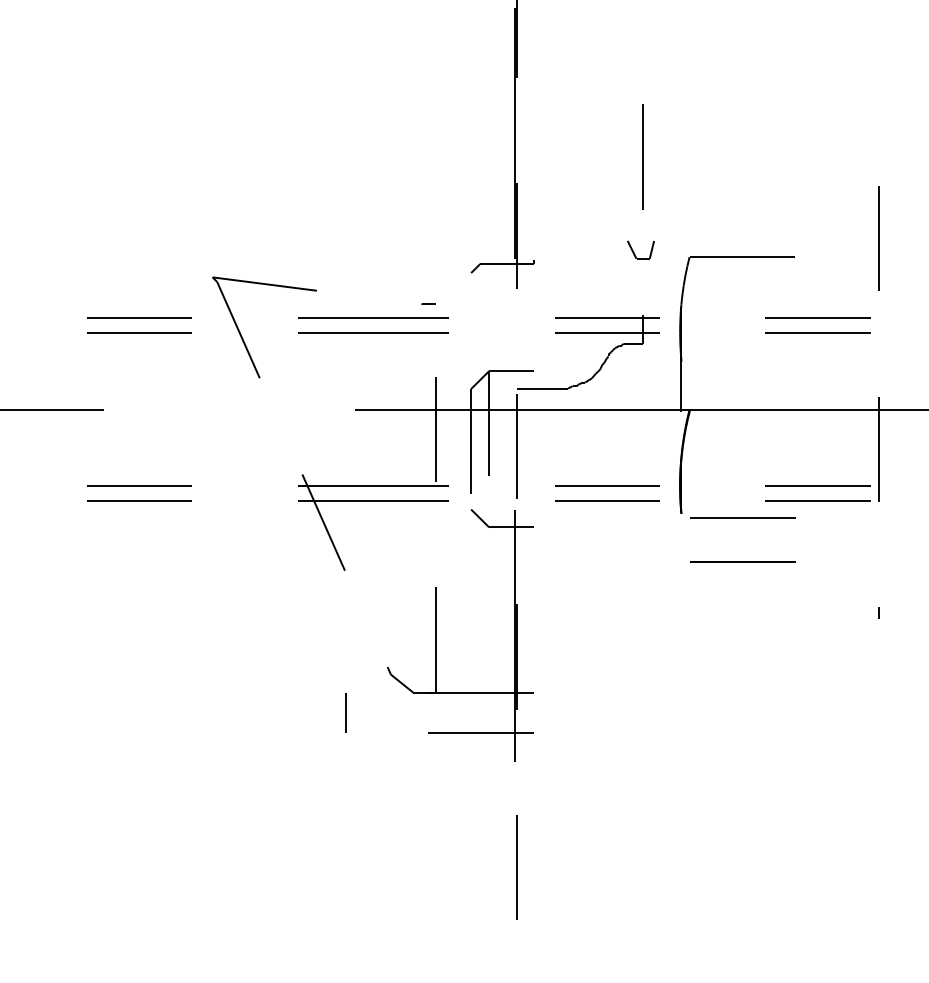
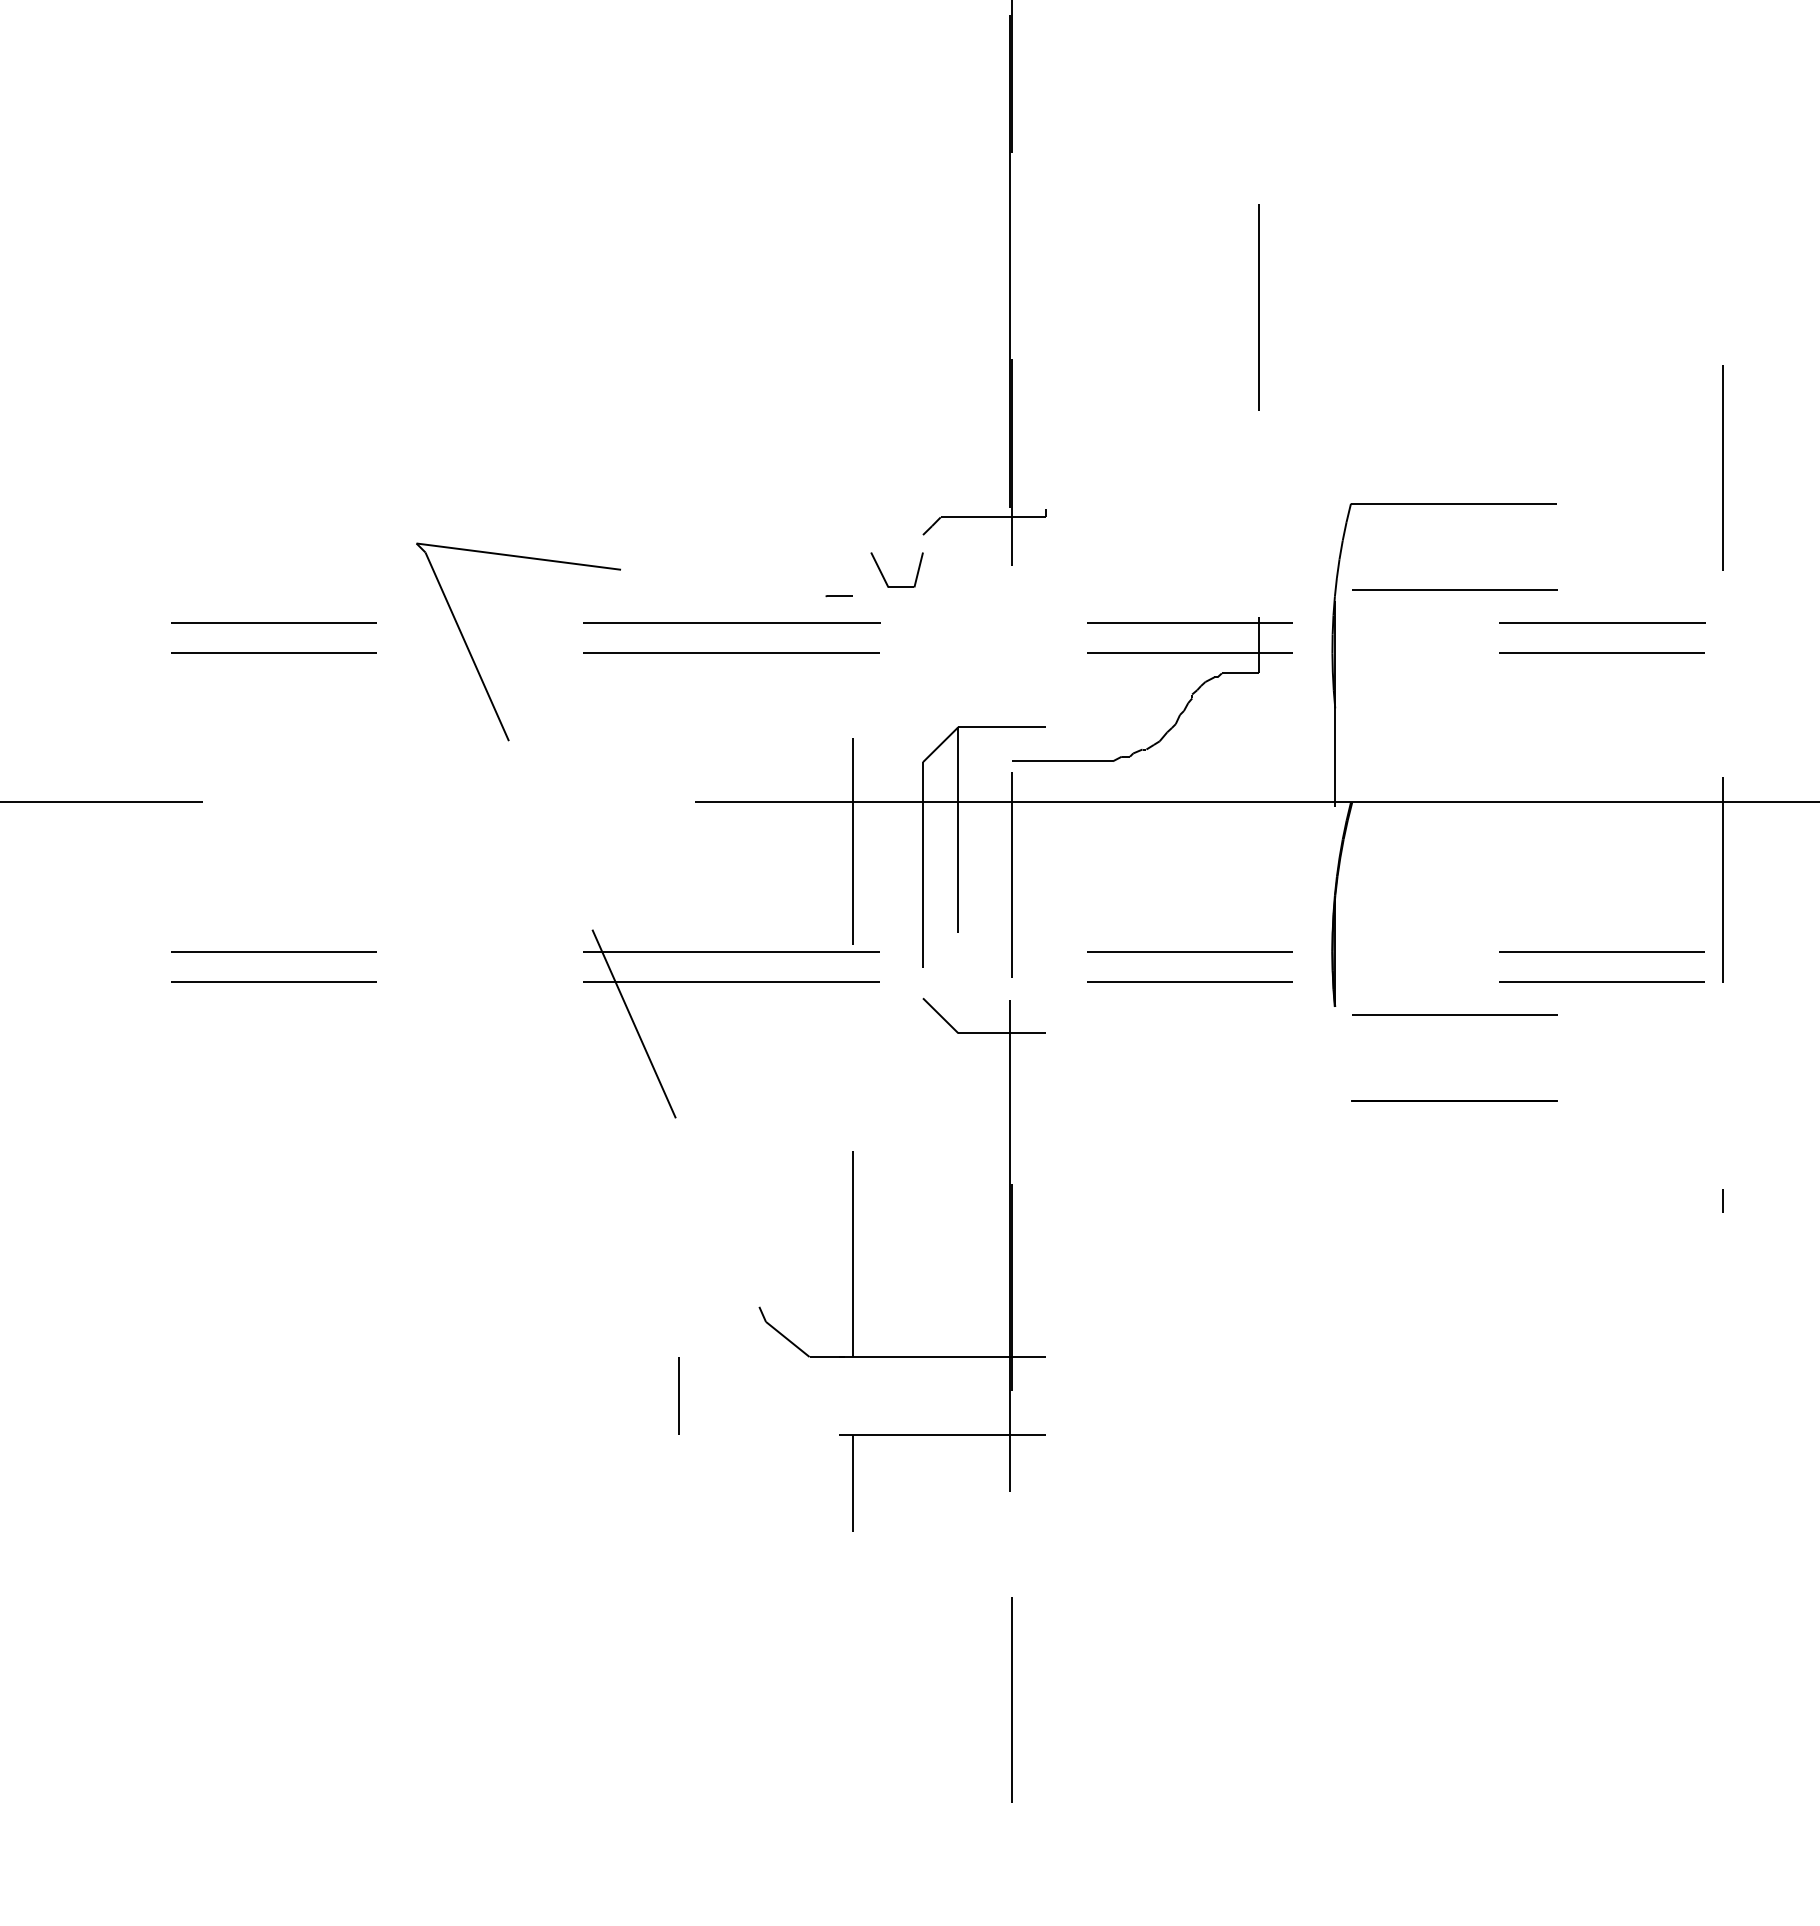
part: (634, 252) -> (884, 575), moved
line: (742, 300) -> (1454, 588), added
line: (435, 756) -> (853, 1482), added

